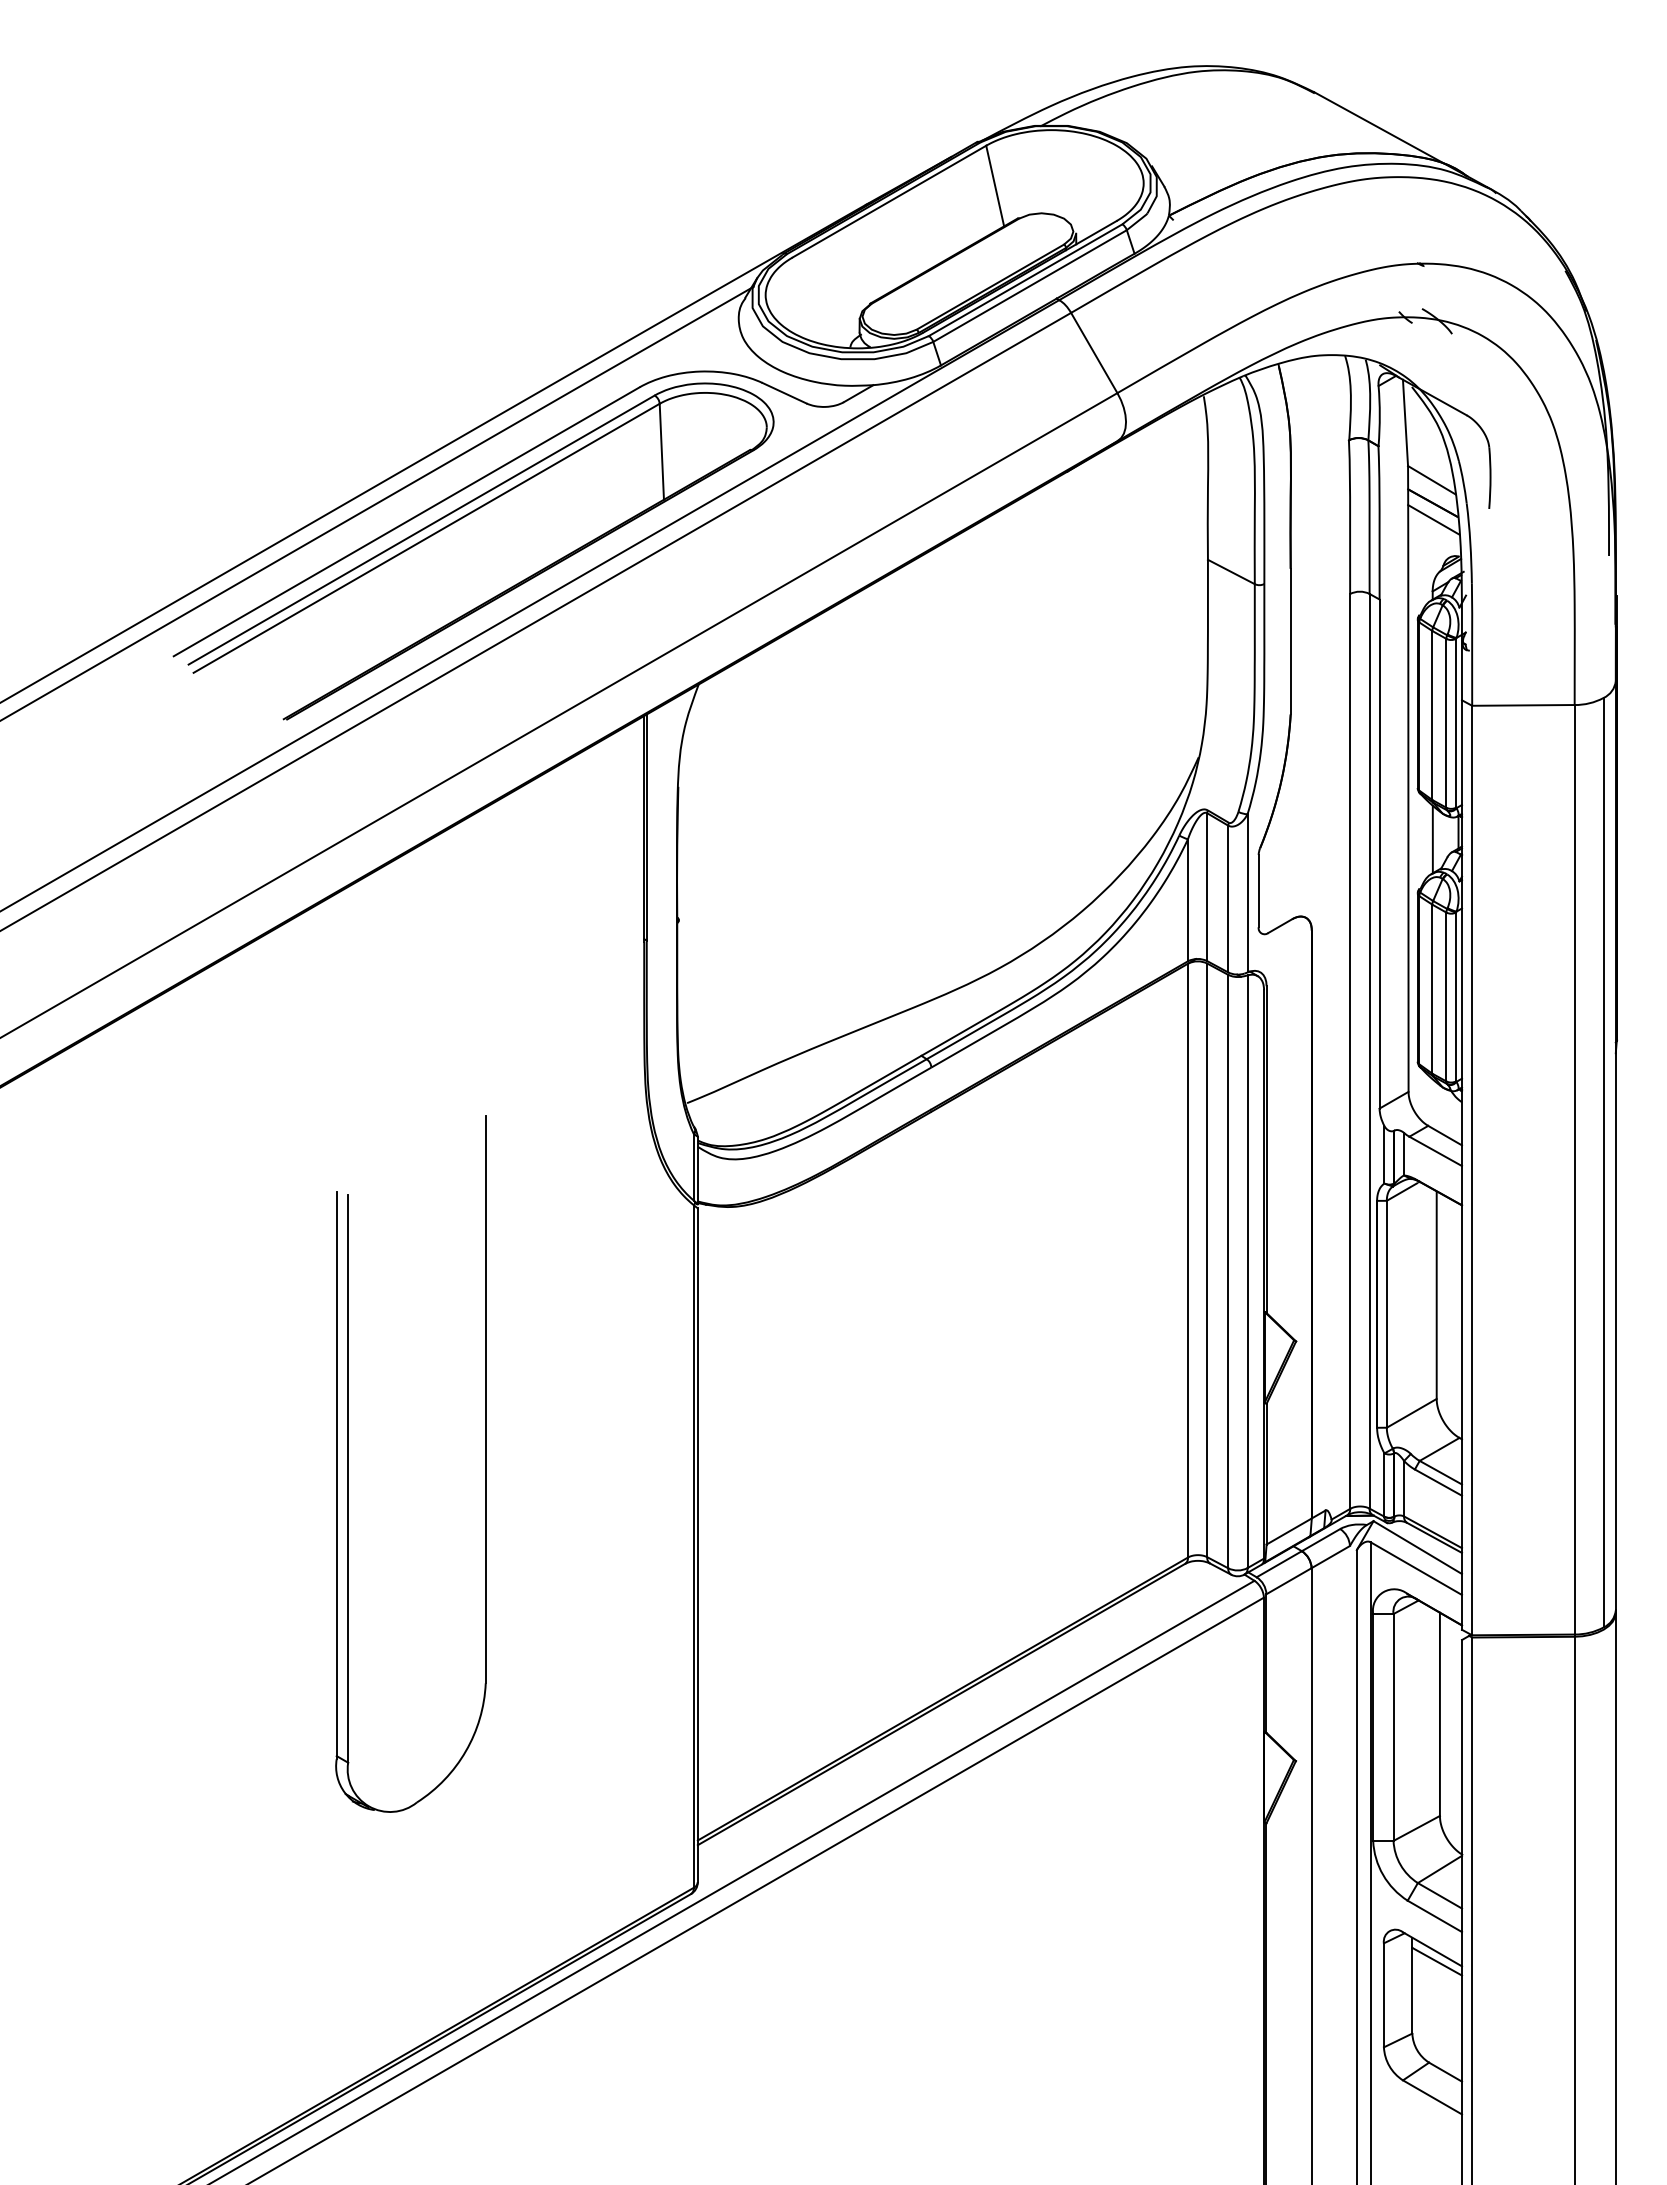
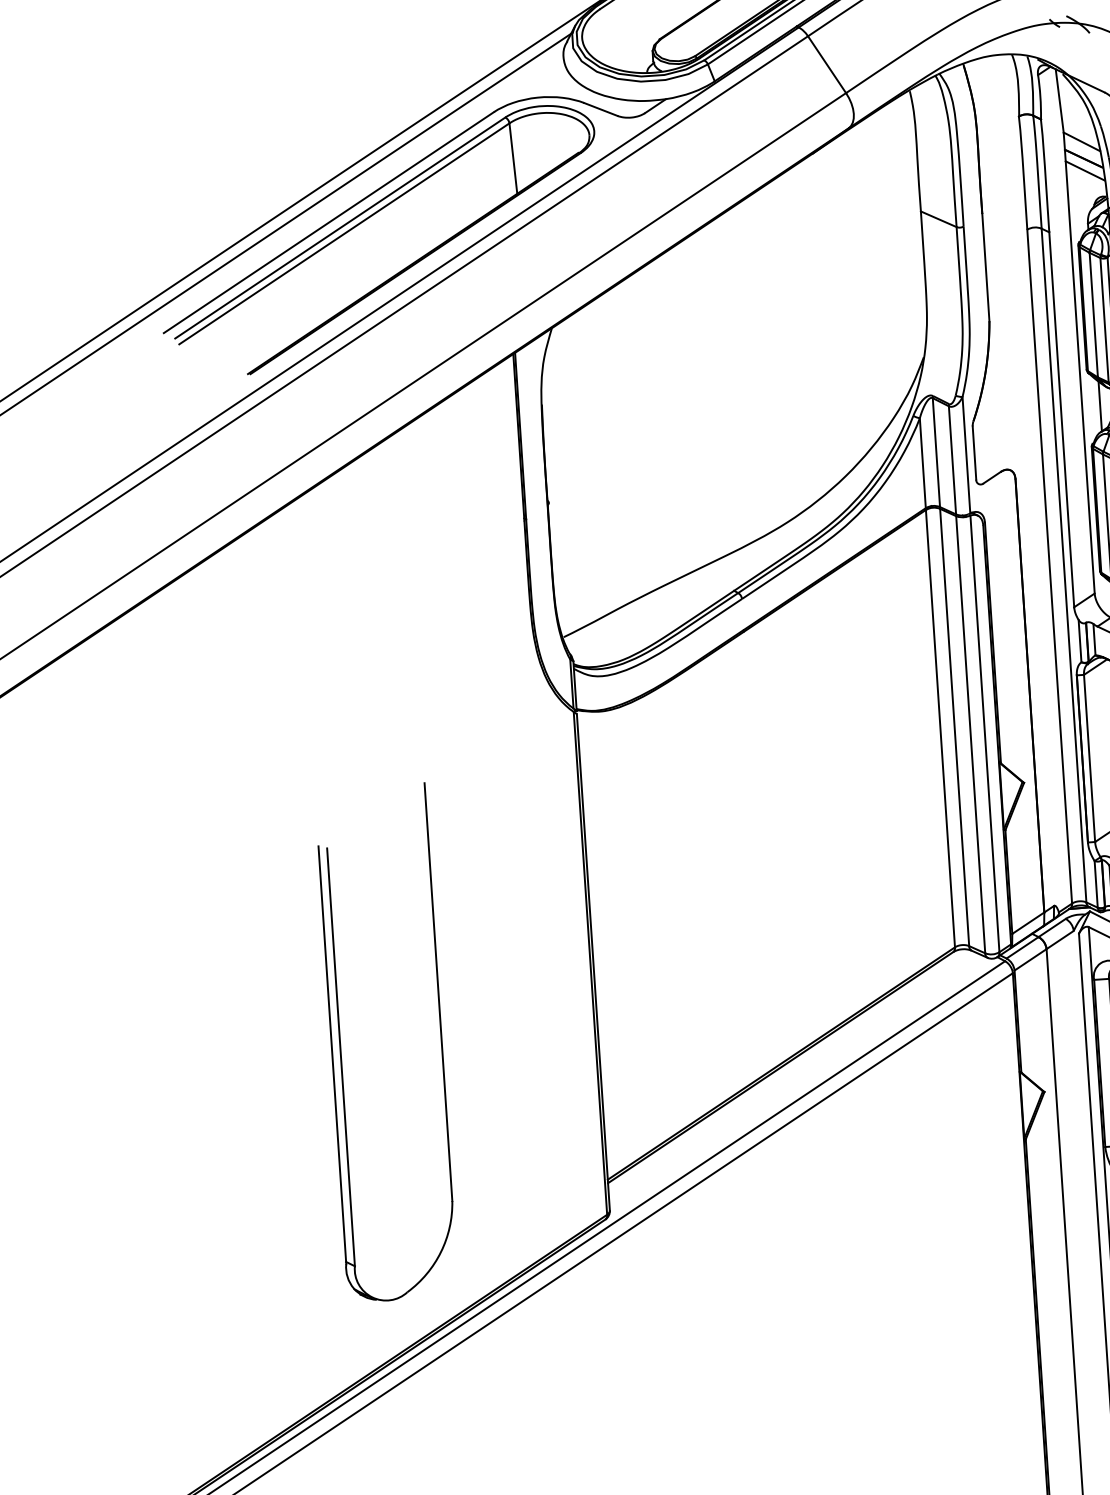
part: (348, 1463) -> (340, 1045), moved

